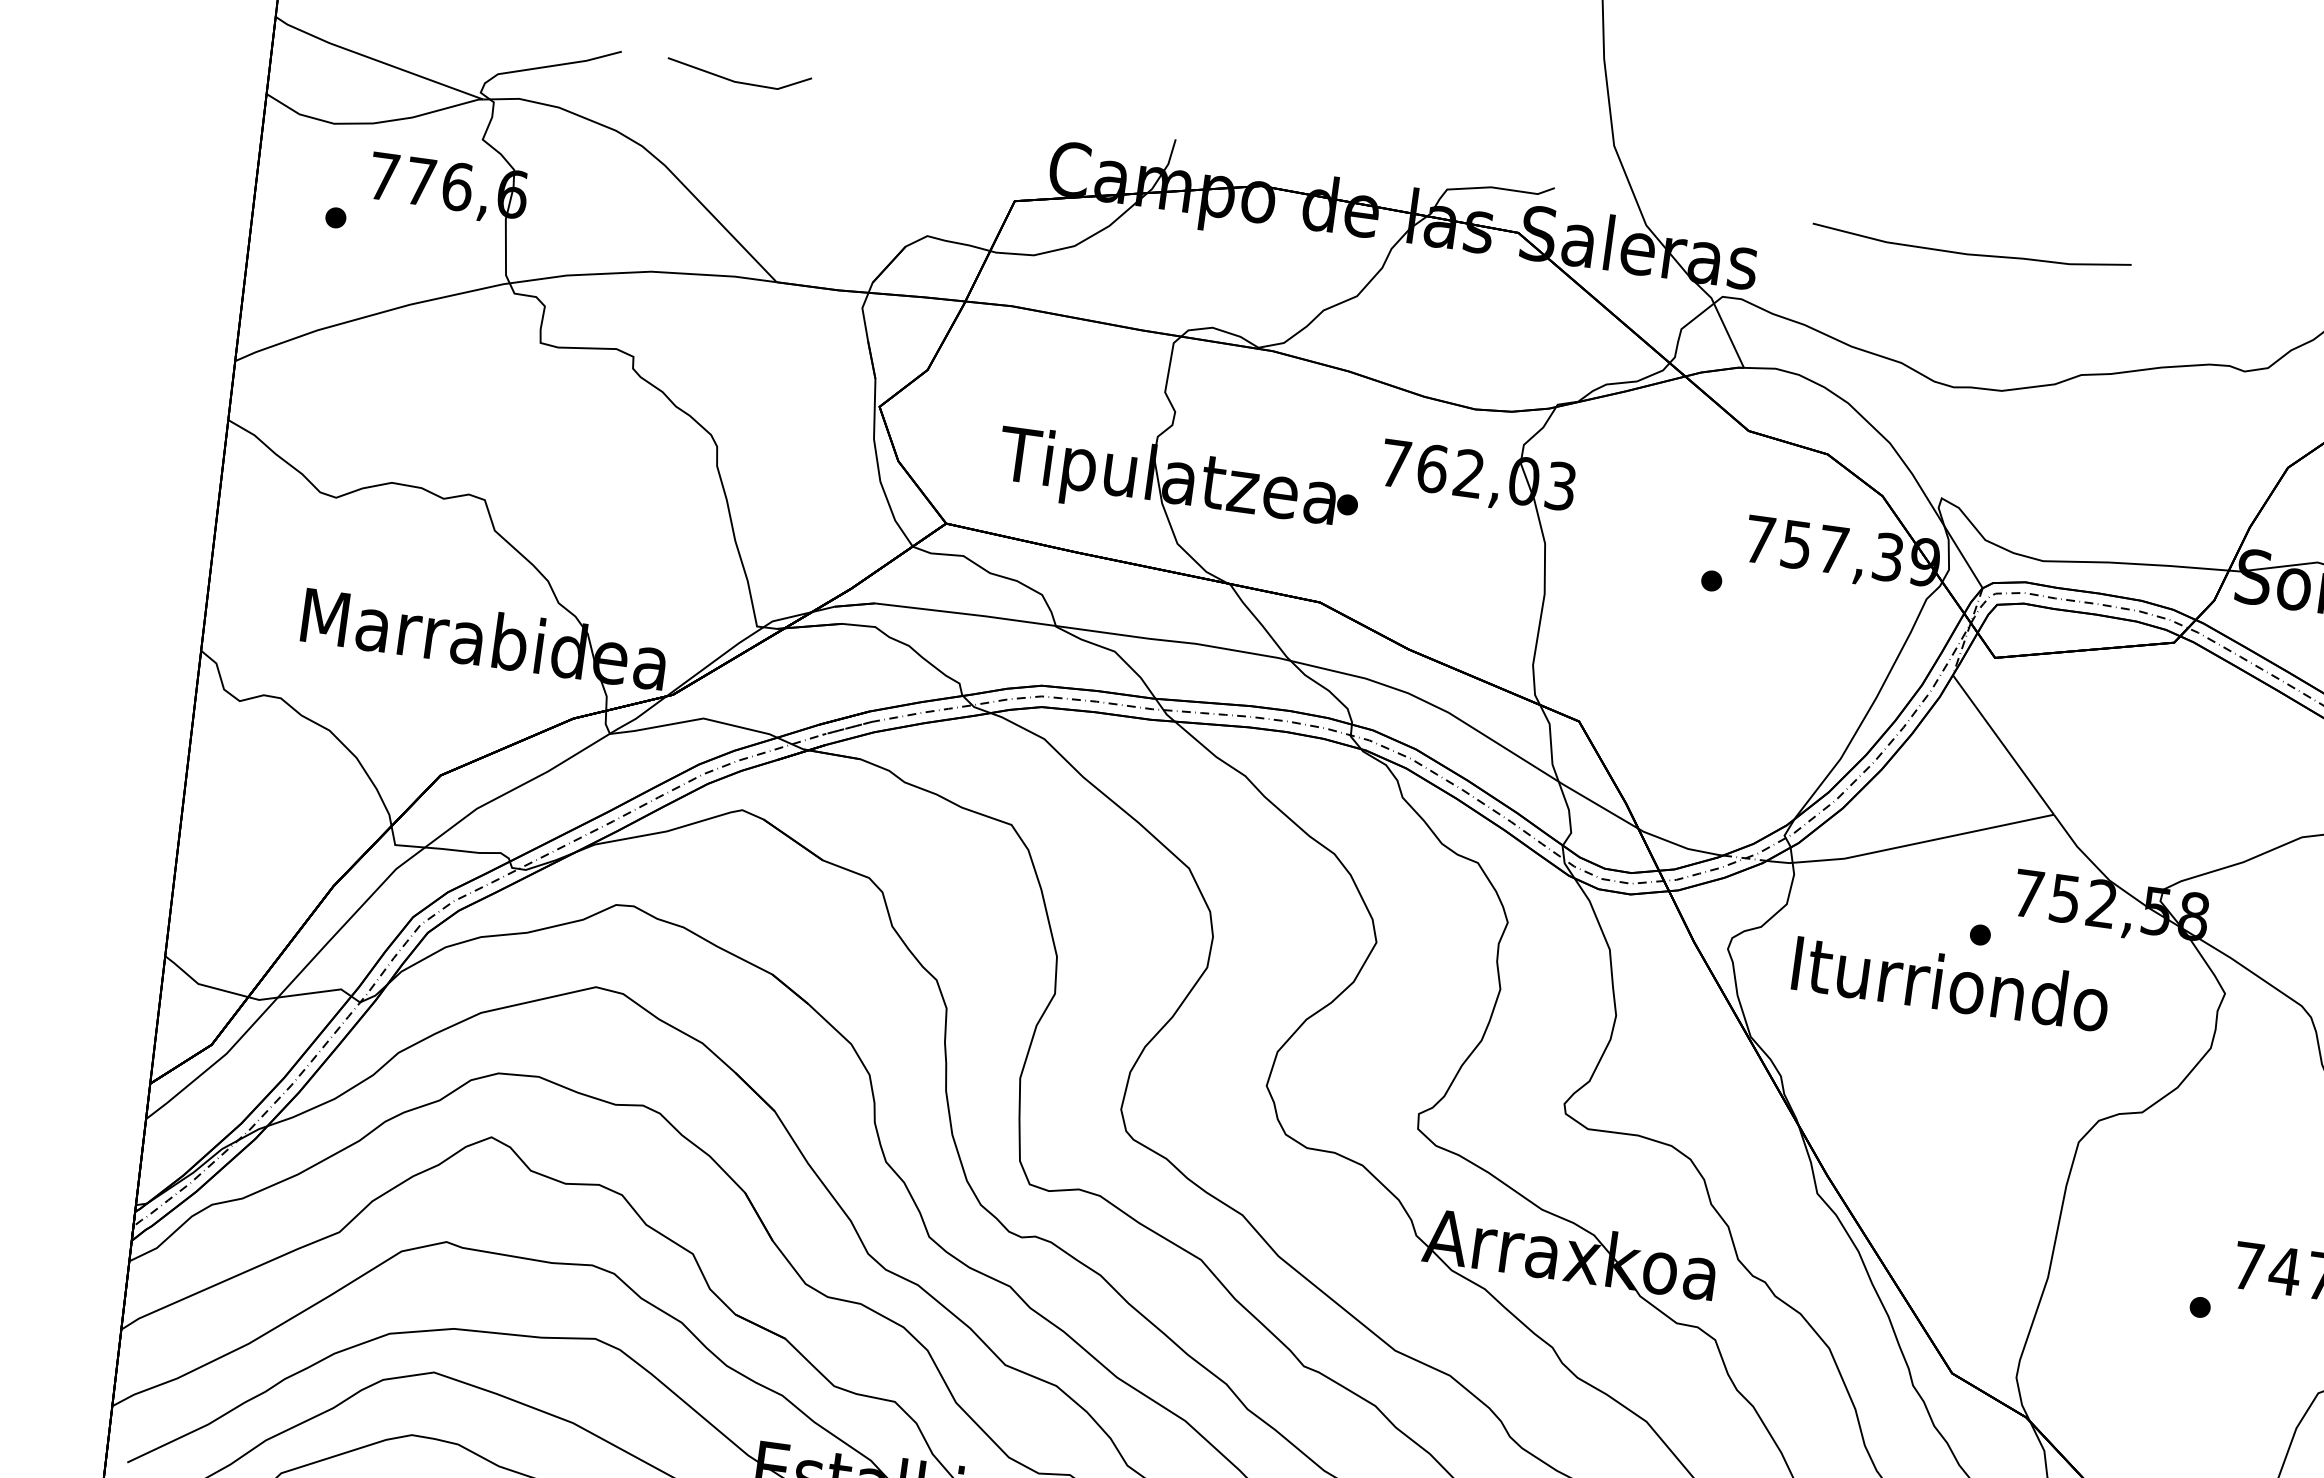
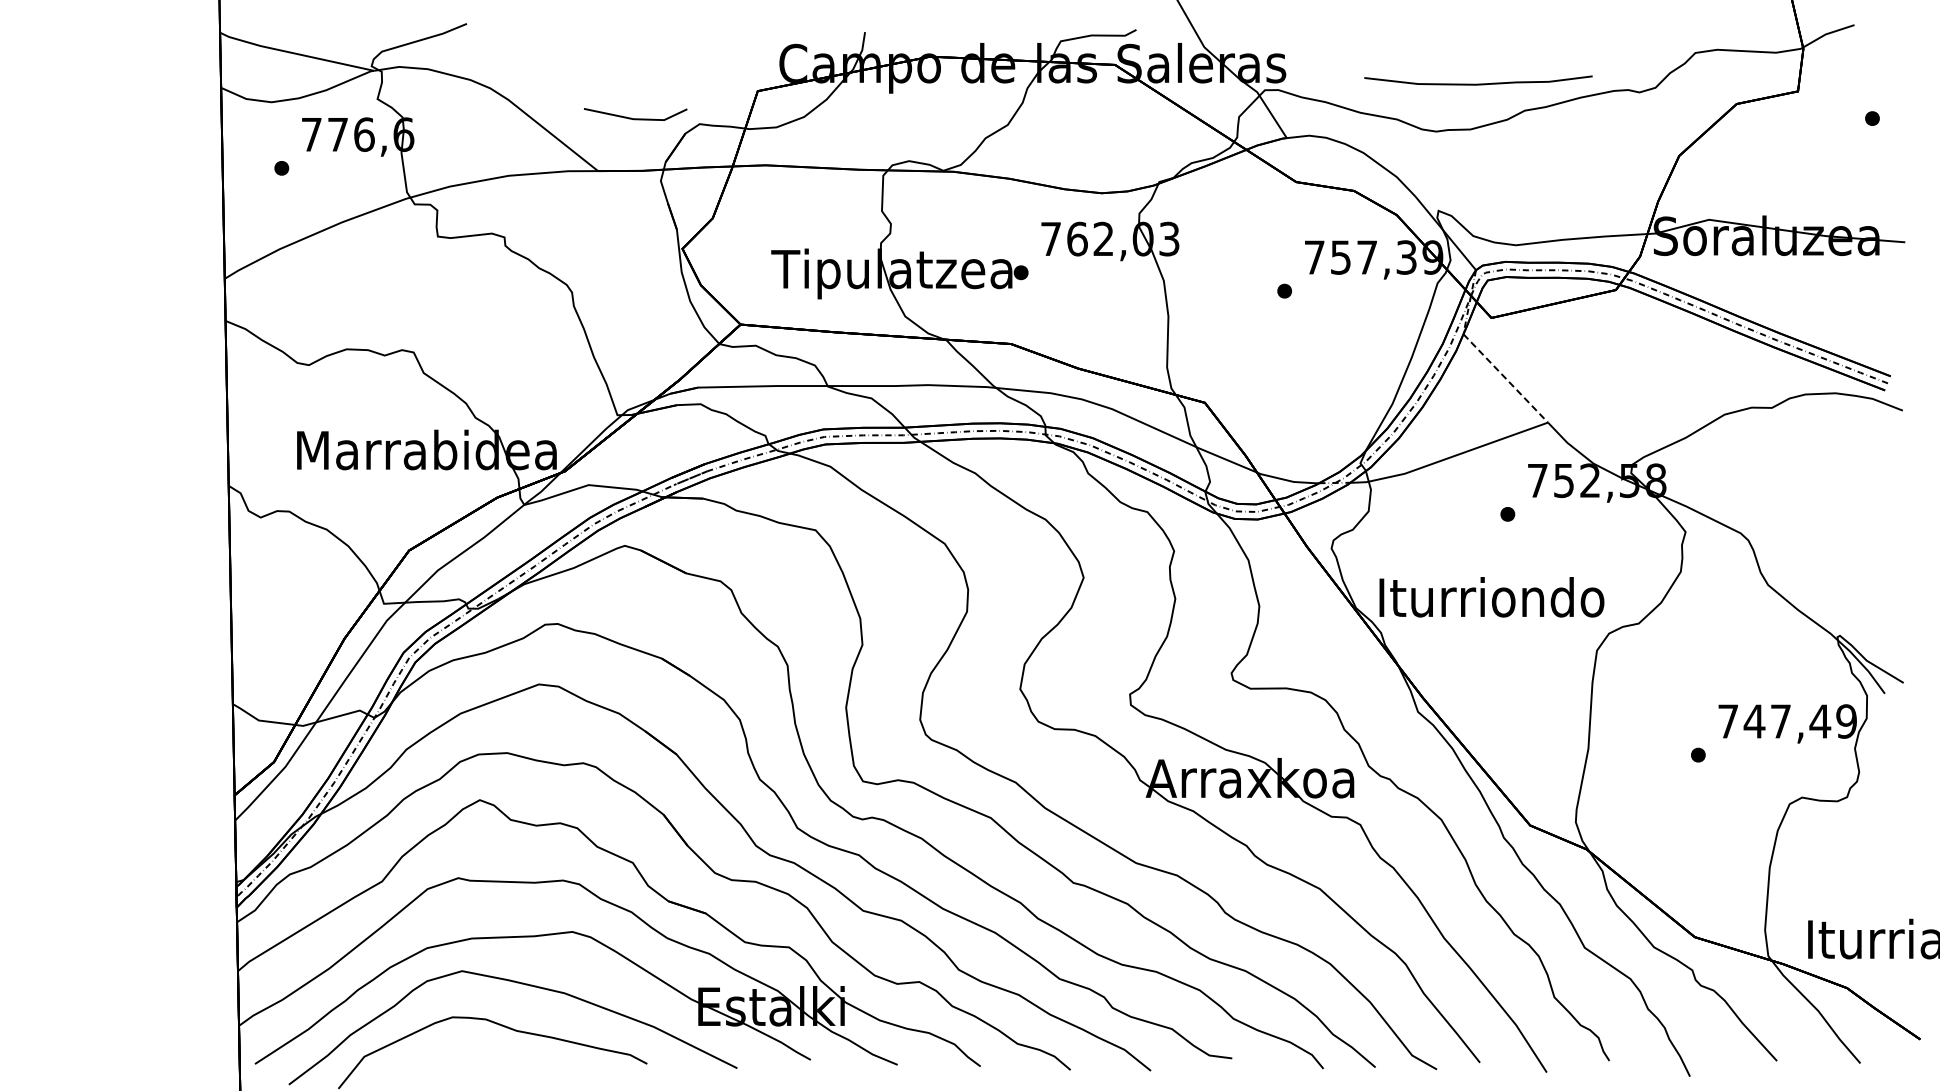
line: (737, 81) -> (635, 118), moved
curve: (1971, 253) -> (1478, 83), moved
line: (2004, 745) -> (1506, 378), solid -> dashed
text: (1950, 983) -> (1491, 597), moved

